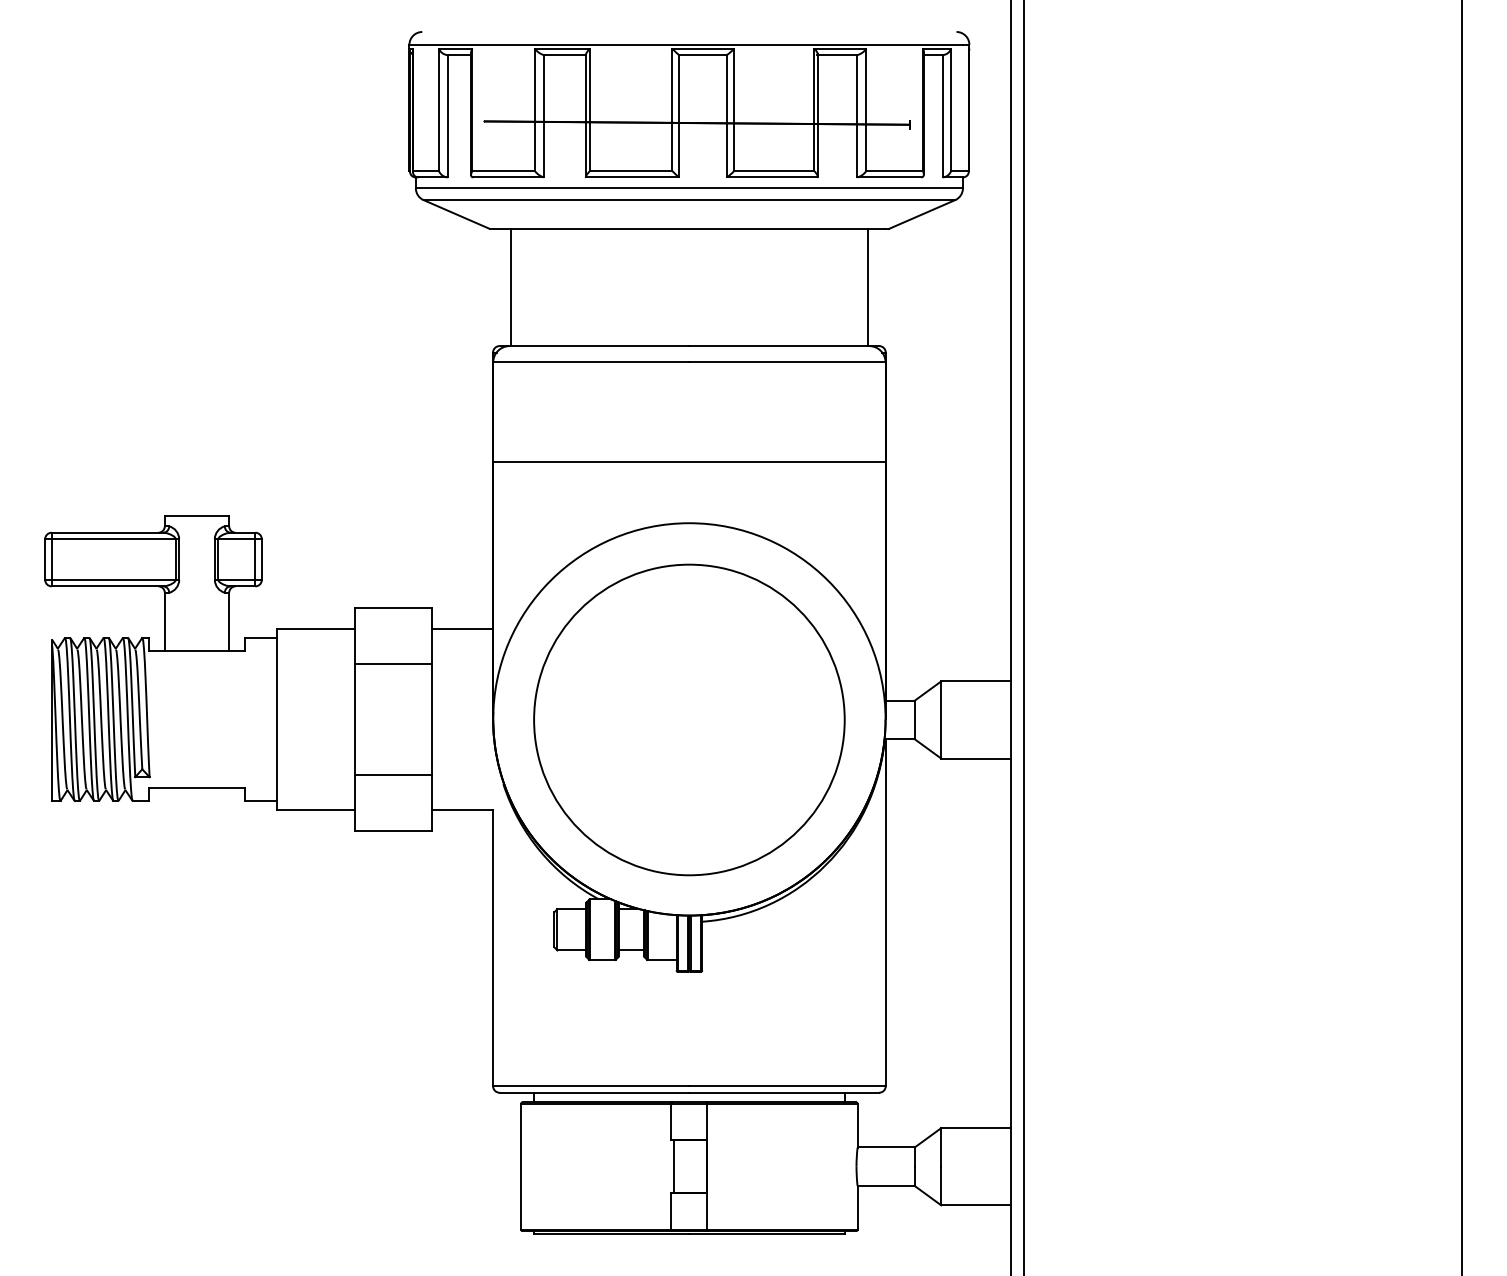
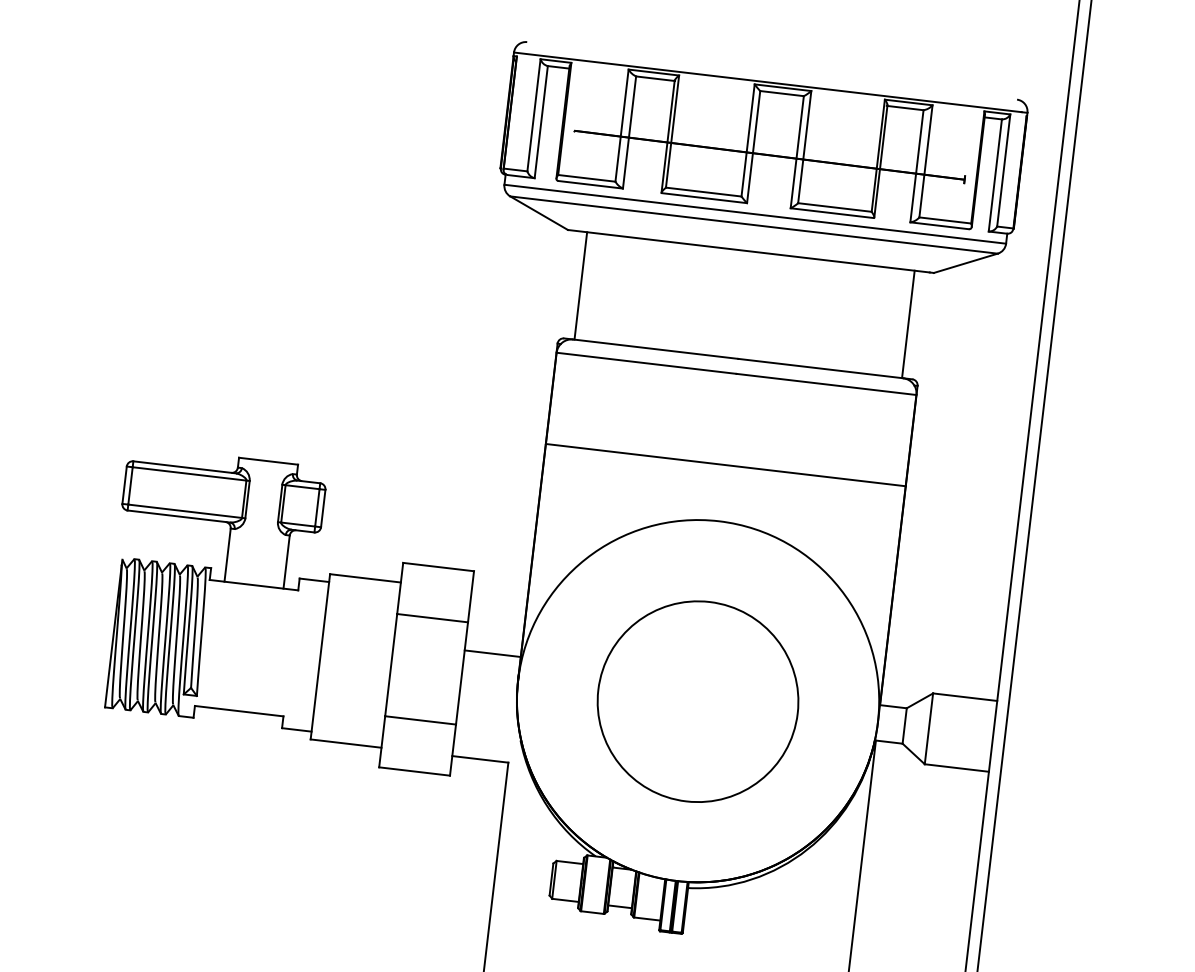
line: (462, 629) -> (492, 653), moved
circle: (689, 719) -> (698, 701), size x0.7

